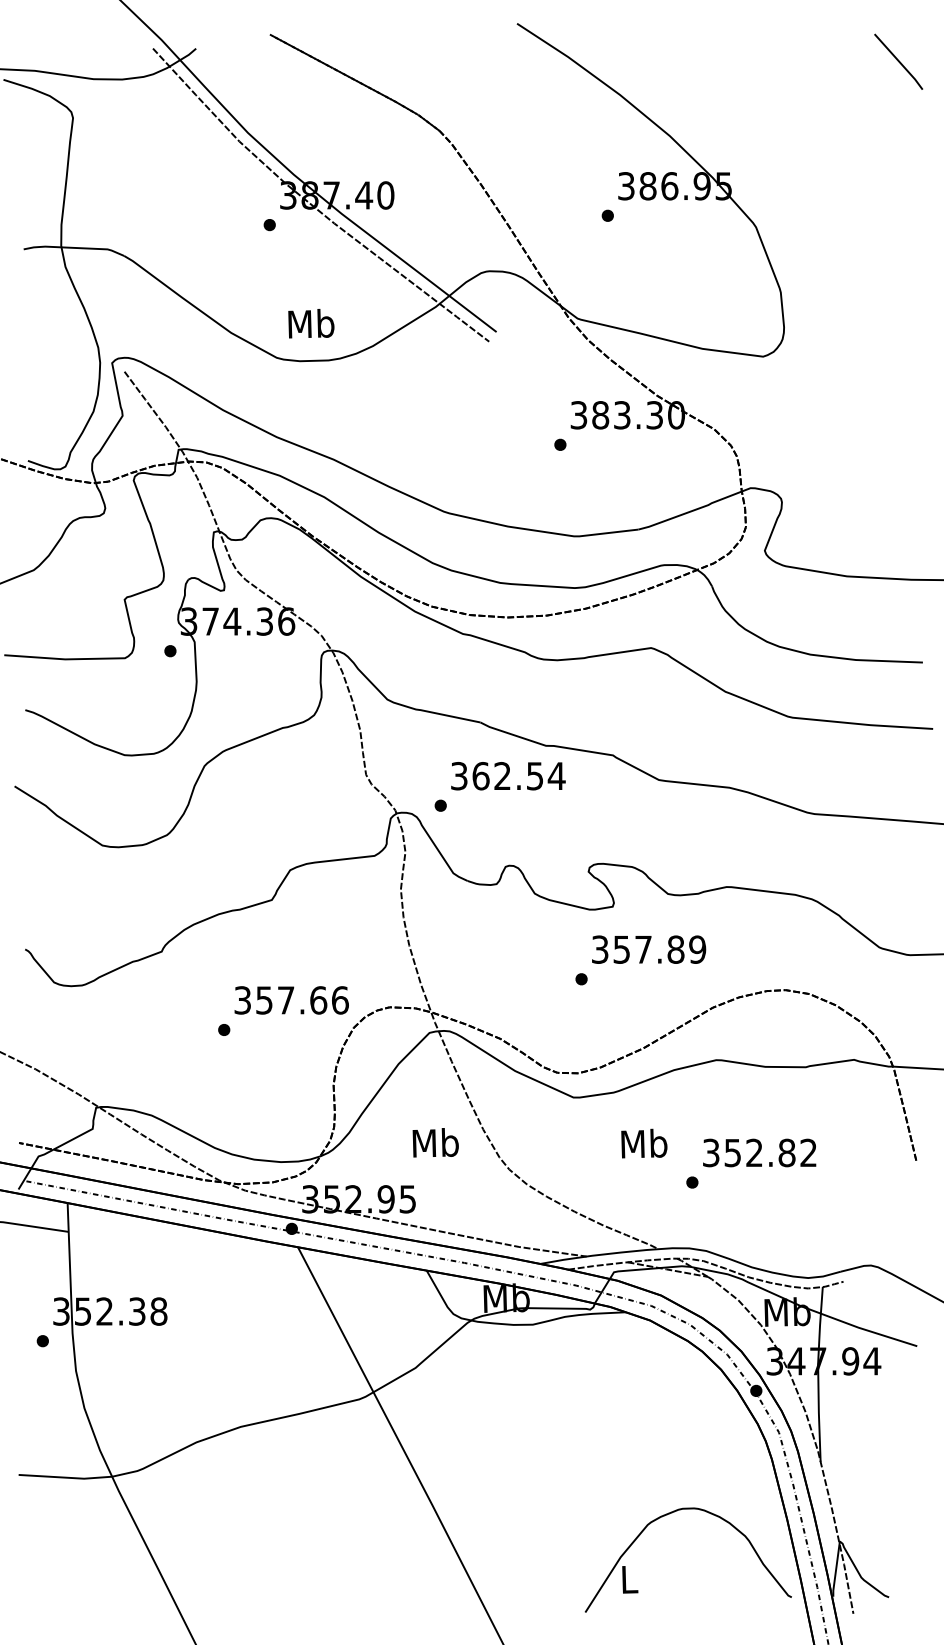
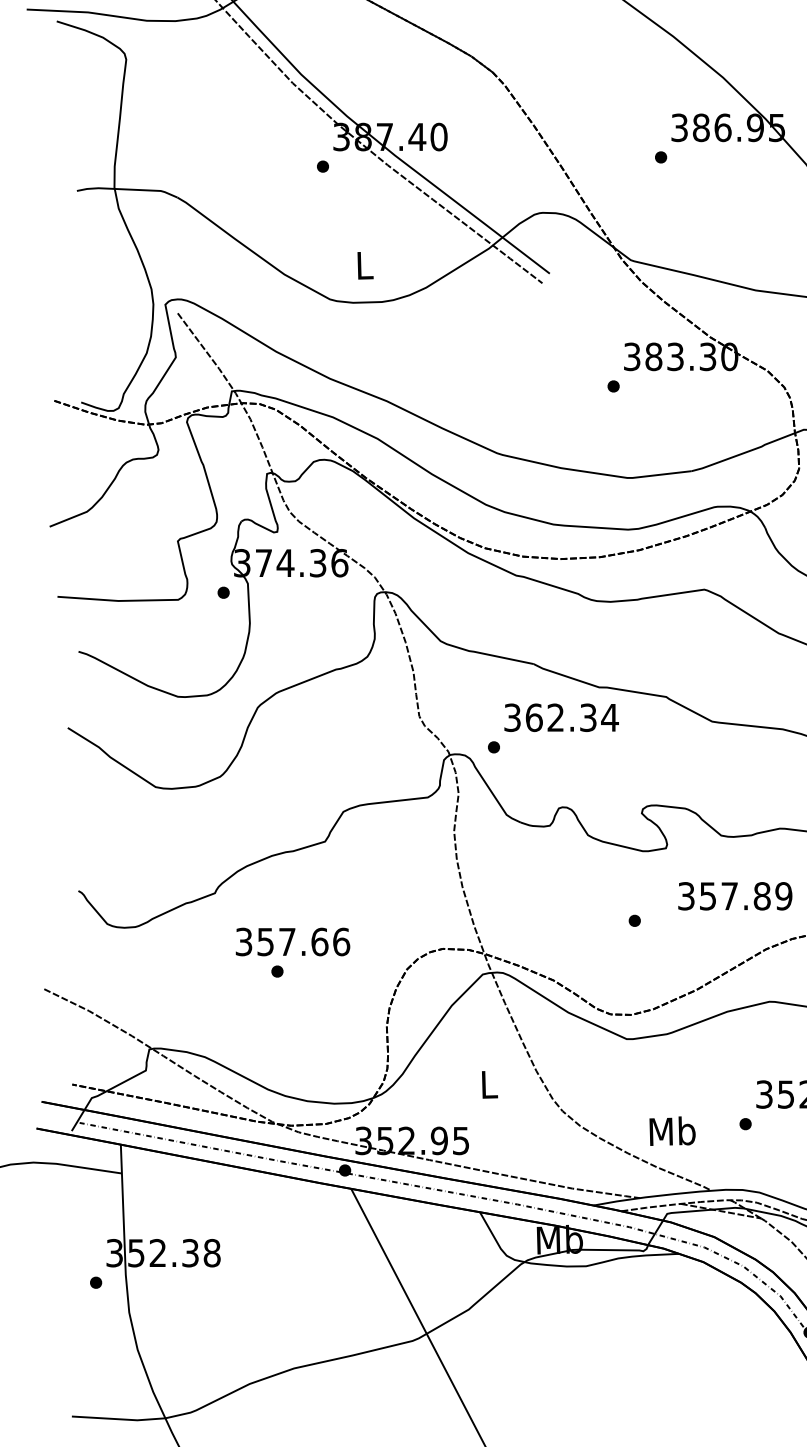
text: (311, 323) -> (364, 265), Mb -> L
text: (535, 775) -> (588, 717), 362.54 -> 362.34
text: (649, 949) -> (735, 896), moved
text: (291, 1000) -> (292, 942), moved
text: (435, 1142) -> (488, 1084), Mb -> L
text: (644, 1143) -> (672, 1131), moved

